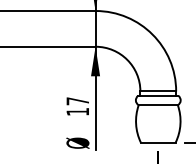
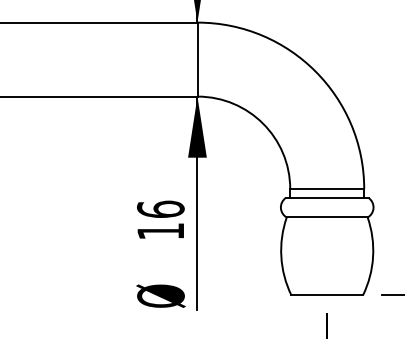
text: (77, 101) -> (160, 209), 17 -> 16

